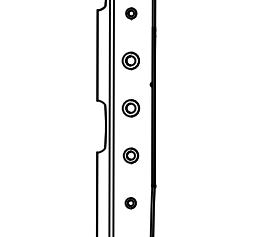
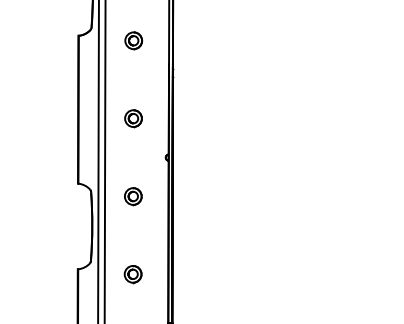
part: (131, 60) -> (134, 117), size x0.62
part: (130, 108) -> (132, 196), size x0.62
part: (130, 155) -> (132, 273), size x0.71

